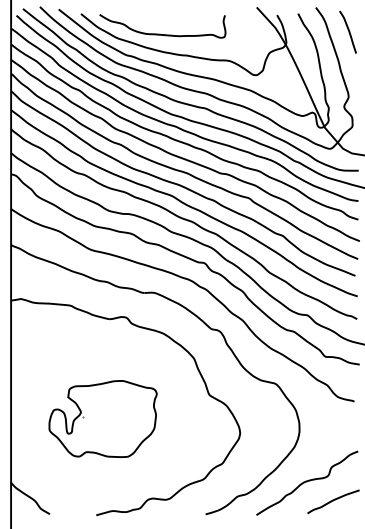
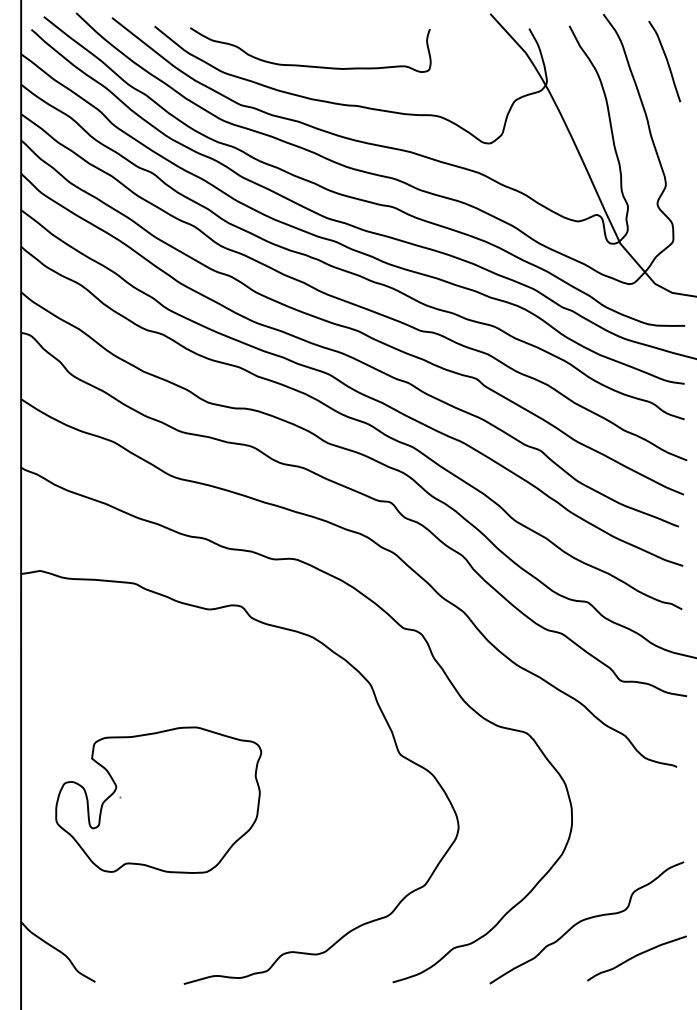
part: (102, 418) -> (157, 799), moved

